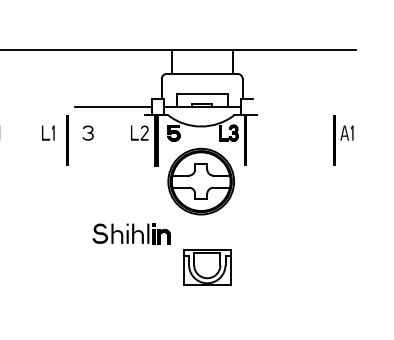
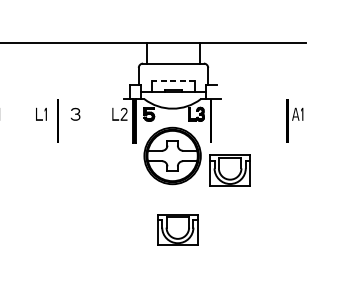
line: (201, 94) -> (172, 81), solid -> dashed
line: (112, 107) -> (96, 92), removed
part: (268, 198) -> (230, 170), added
part: (131, 233) -> (112, 200), removed

